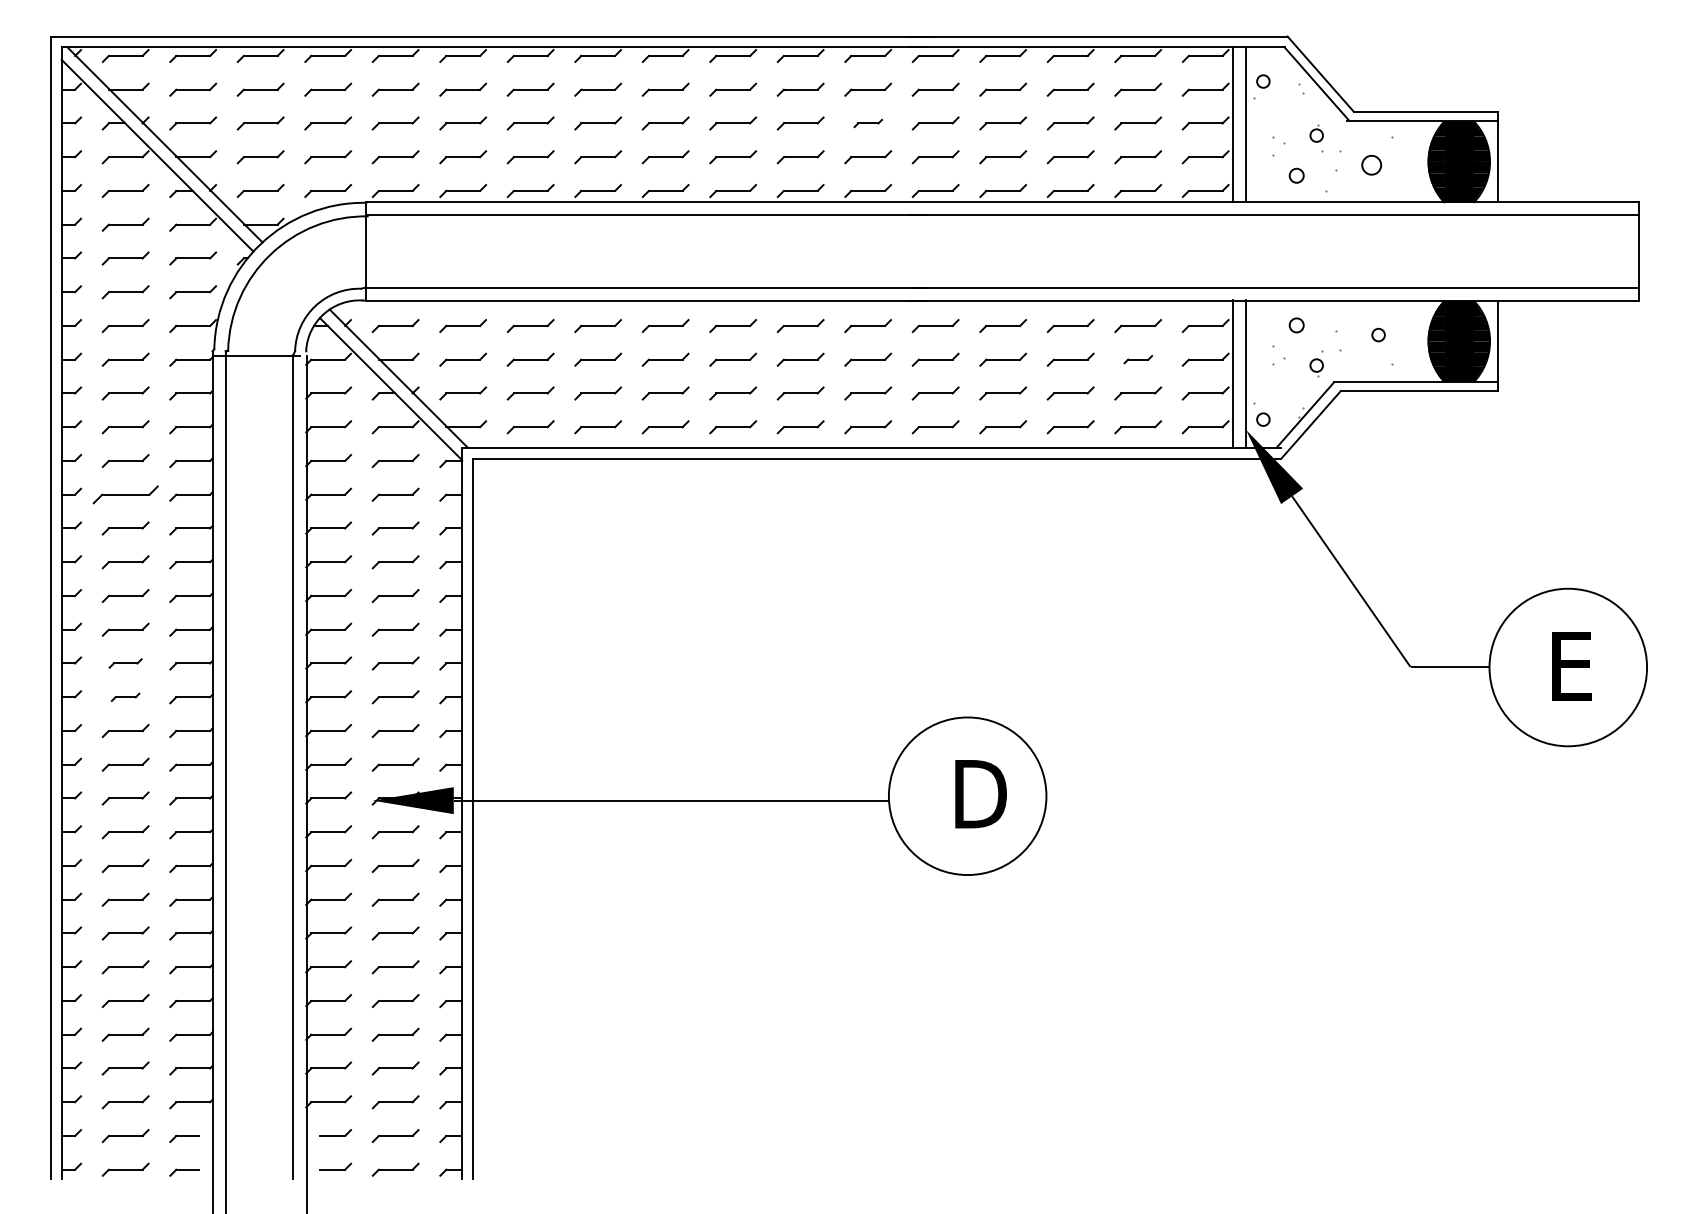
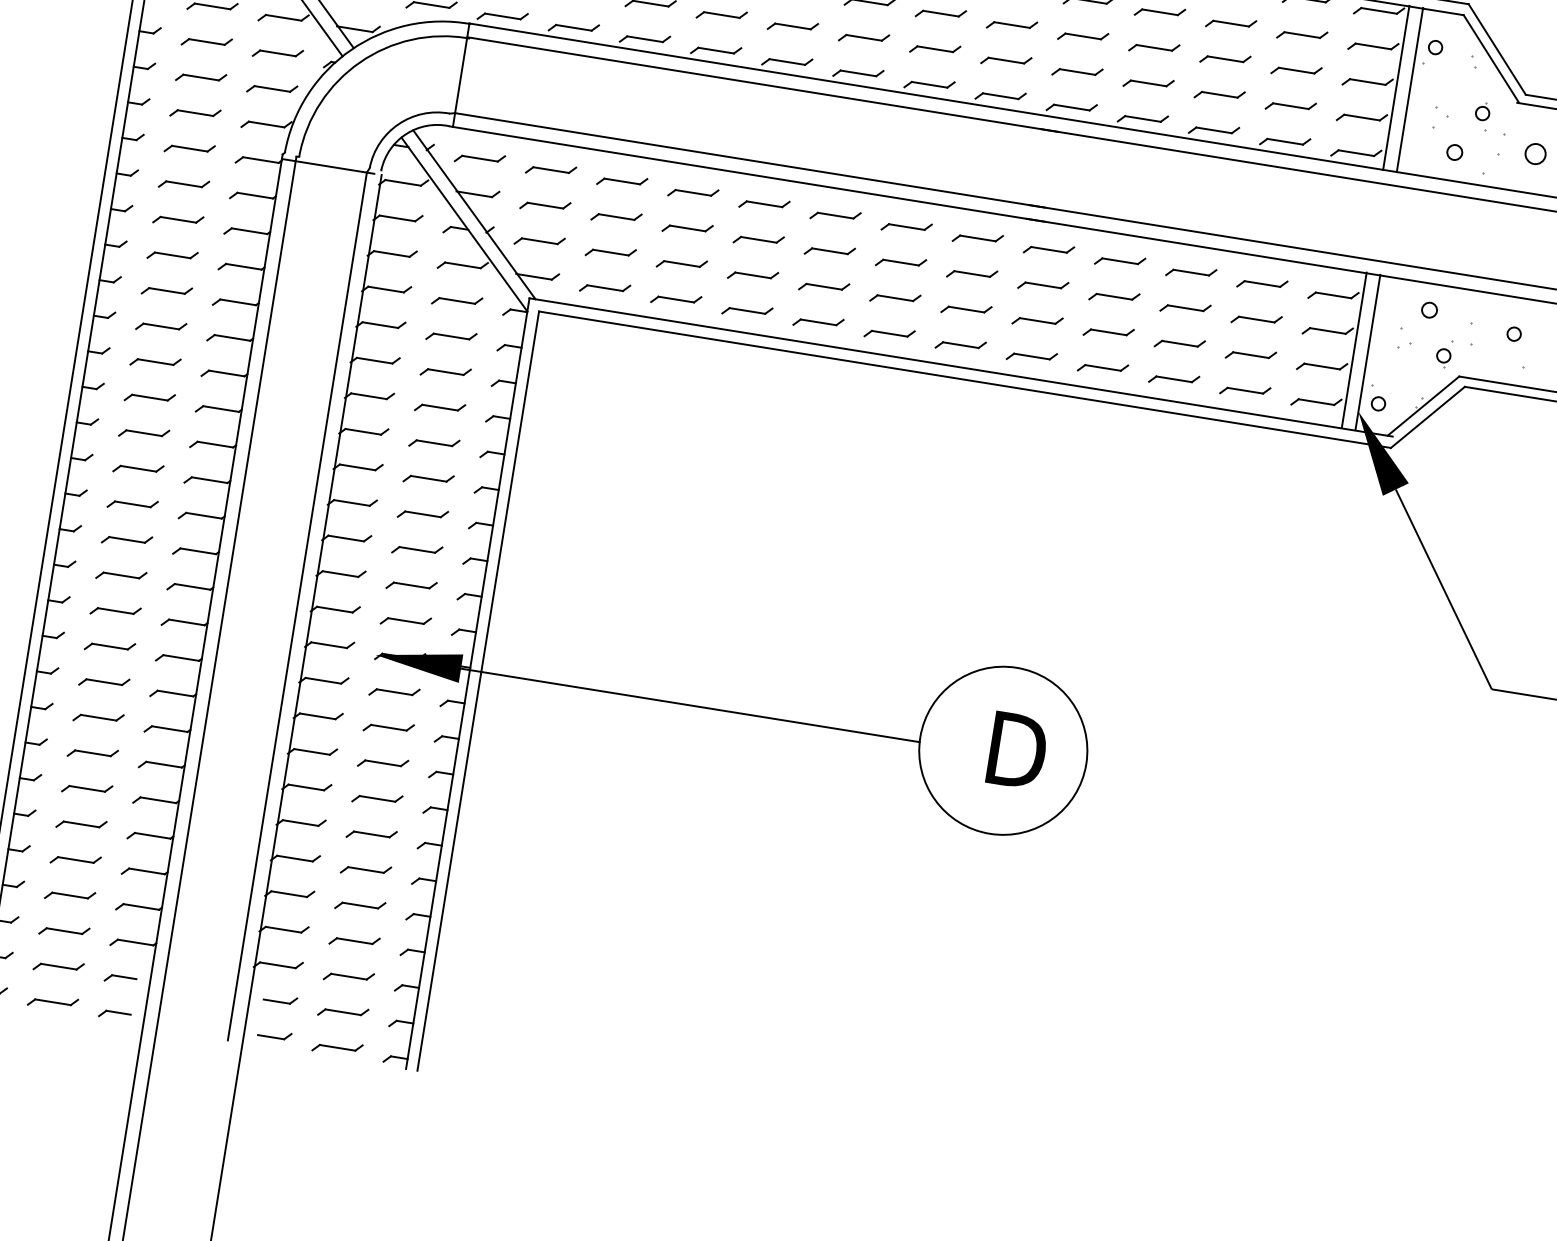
part: (868, 123) -> (1012, 25), size x1.67
part: (1138, 359) -> (1257, 319), size x1.67
part: (125, 494) -> (166, 290), size x0.71
part: (125, 663) -> (138, 468), size x1.43
part: (125, 697) -> (132, 504), size x1.67

